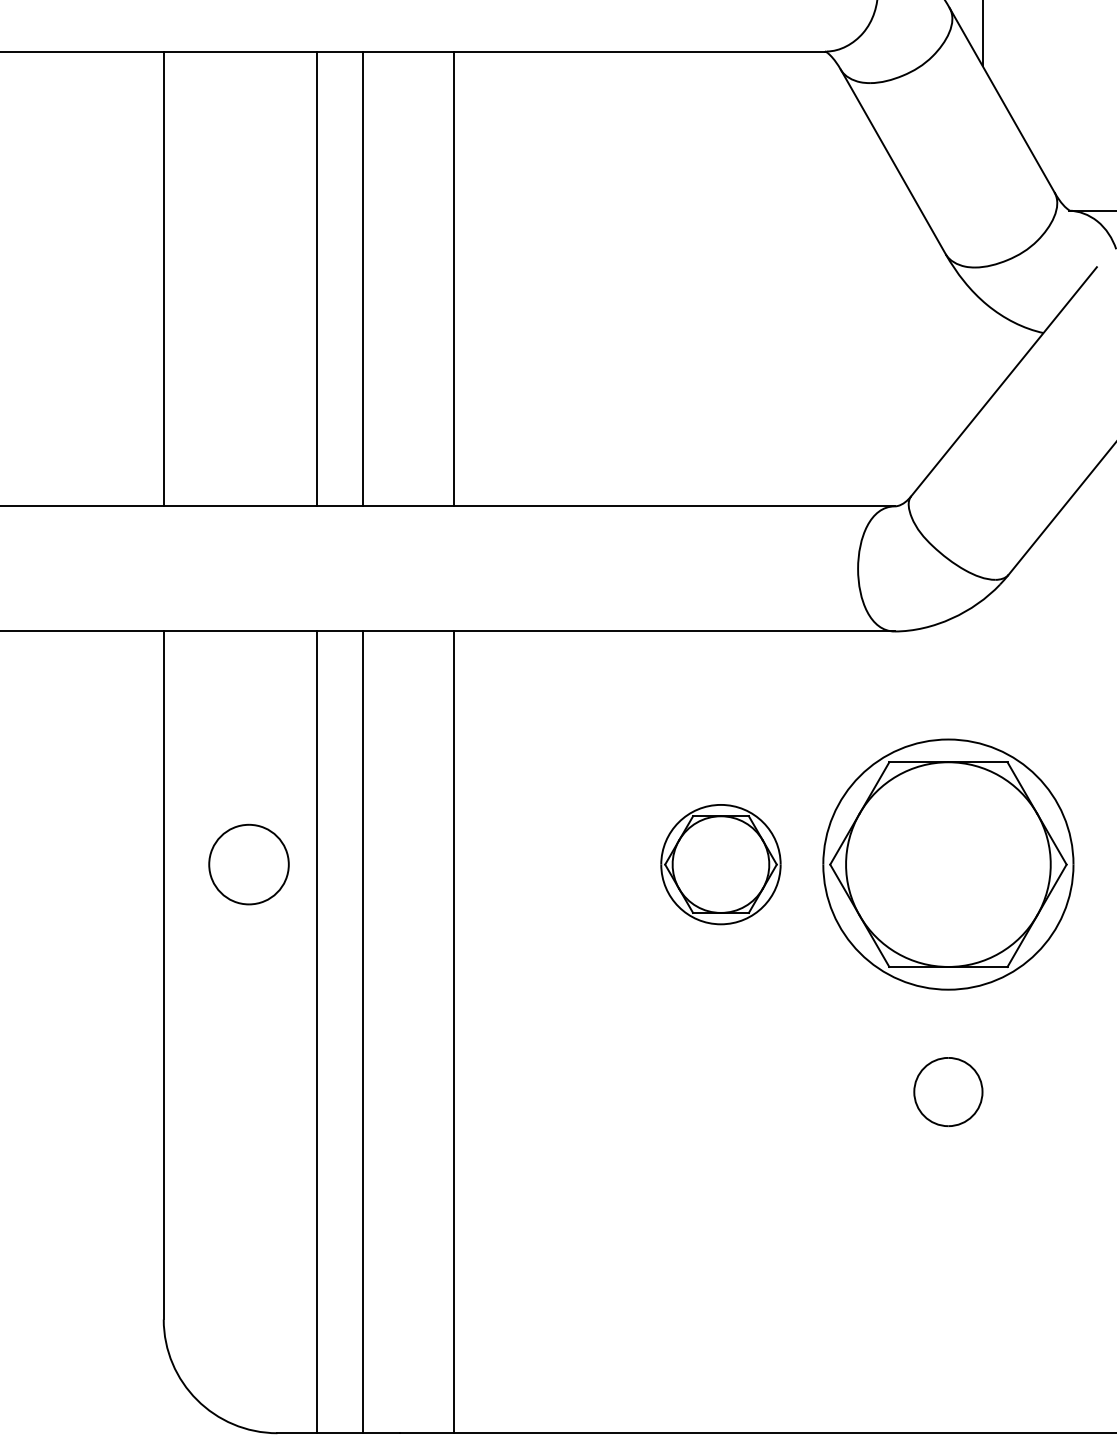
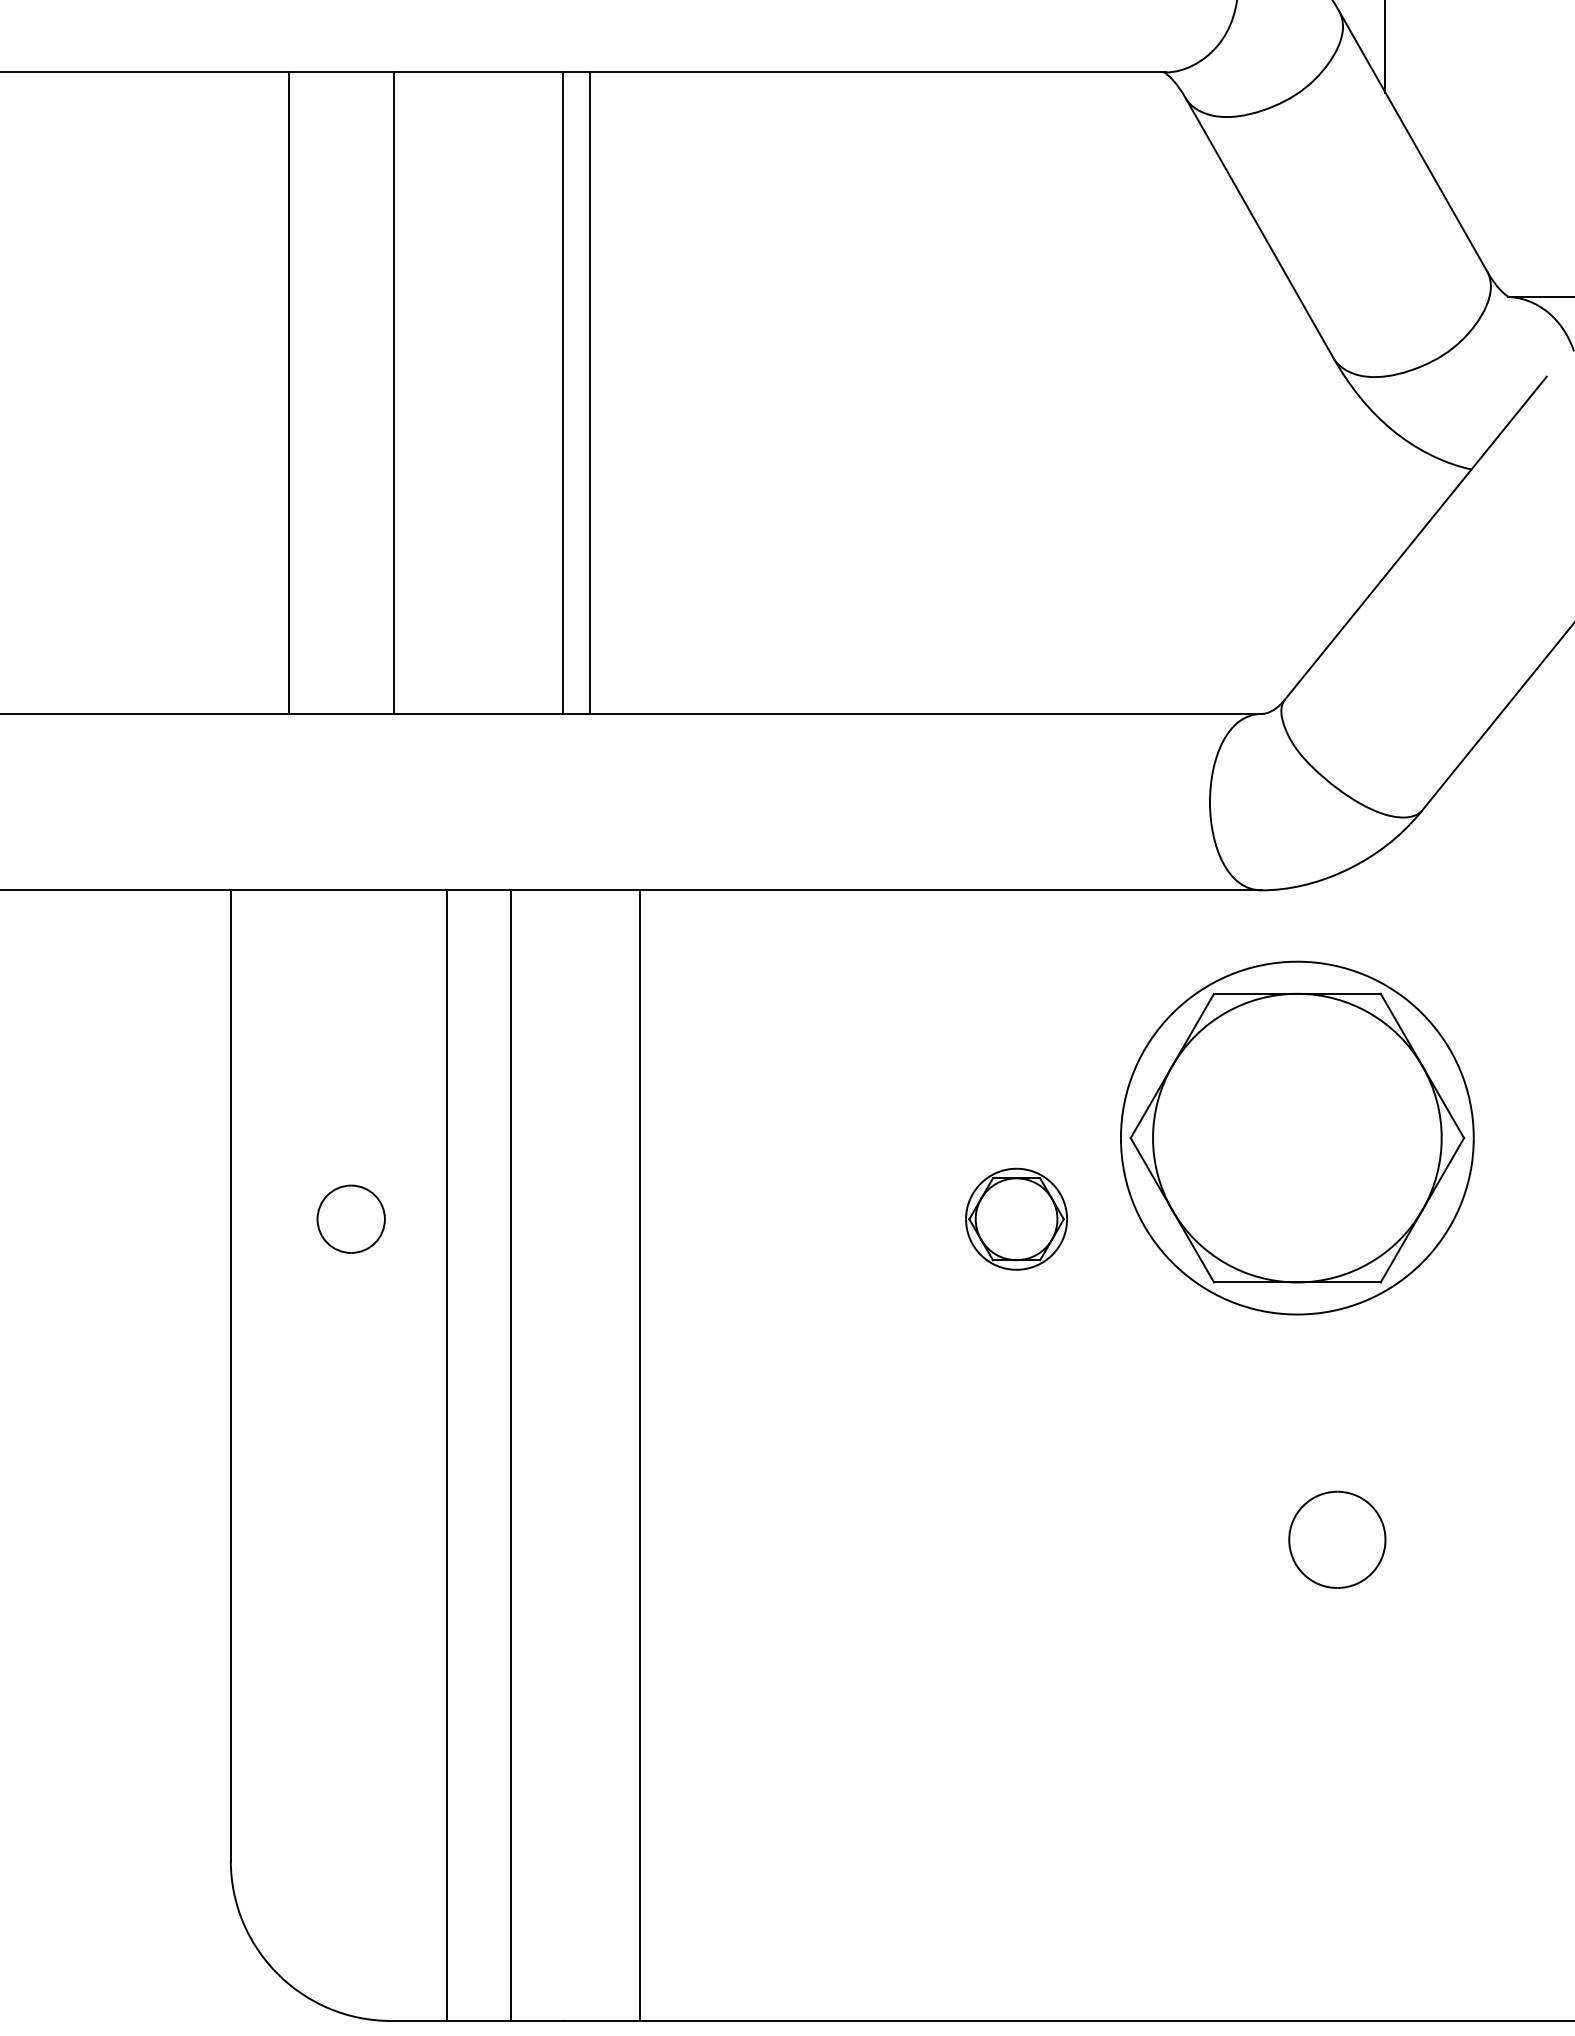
line: (163, 278) -> (288, 392), moved
line: (317, 278) -> (394, 392), moved
line: (362, 278) -> (563, 392), moved
line: (453, 278) -> (589, 392), moved
part: (249, 864) -> (351, 1219), size x0.6
part: (720, 864) -> (1016, 1219), size x0.6
part: (948, 864) -> (1297, 1137), moved

